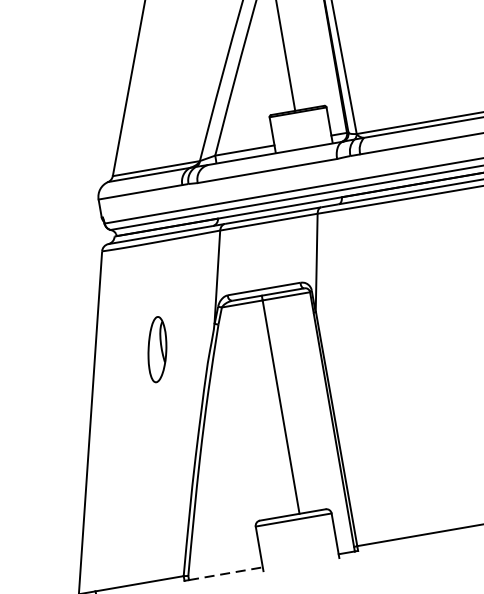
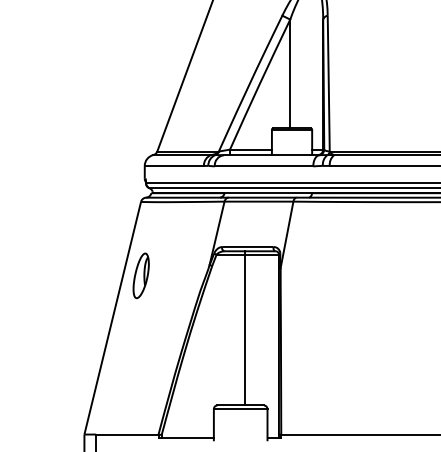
part: (156, 349) -> (140, 275), moved
line: (226, 572) -> (188, 437), dashed -> solid

